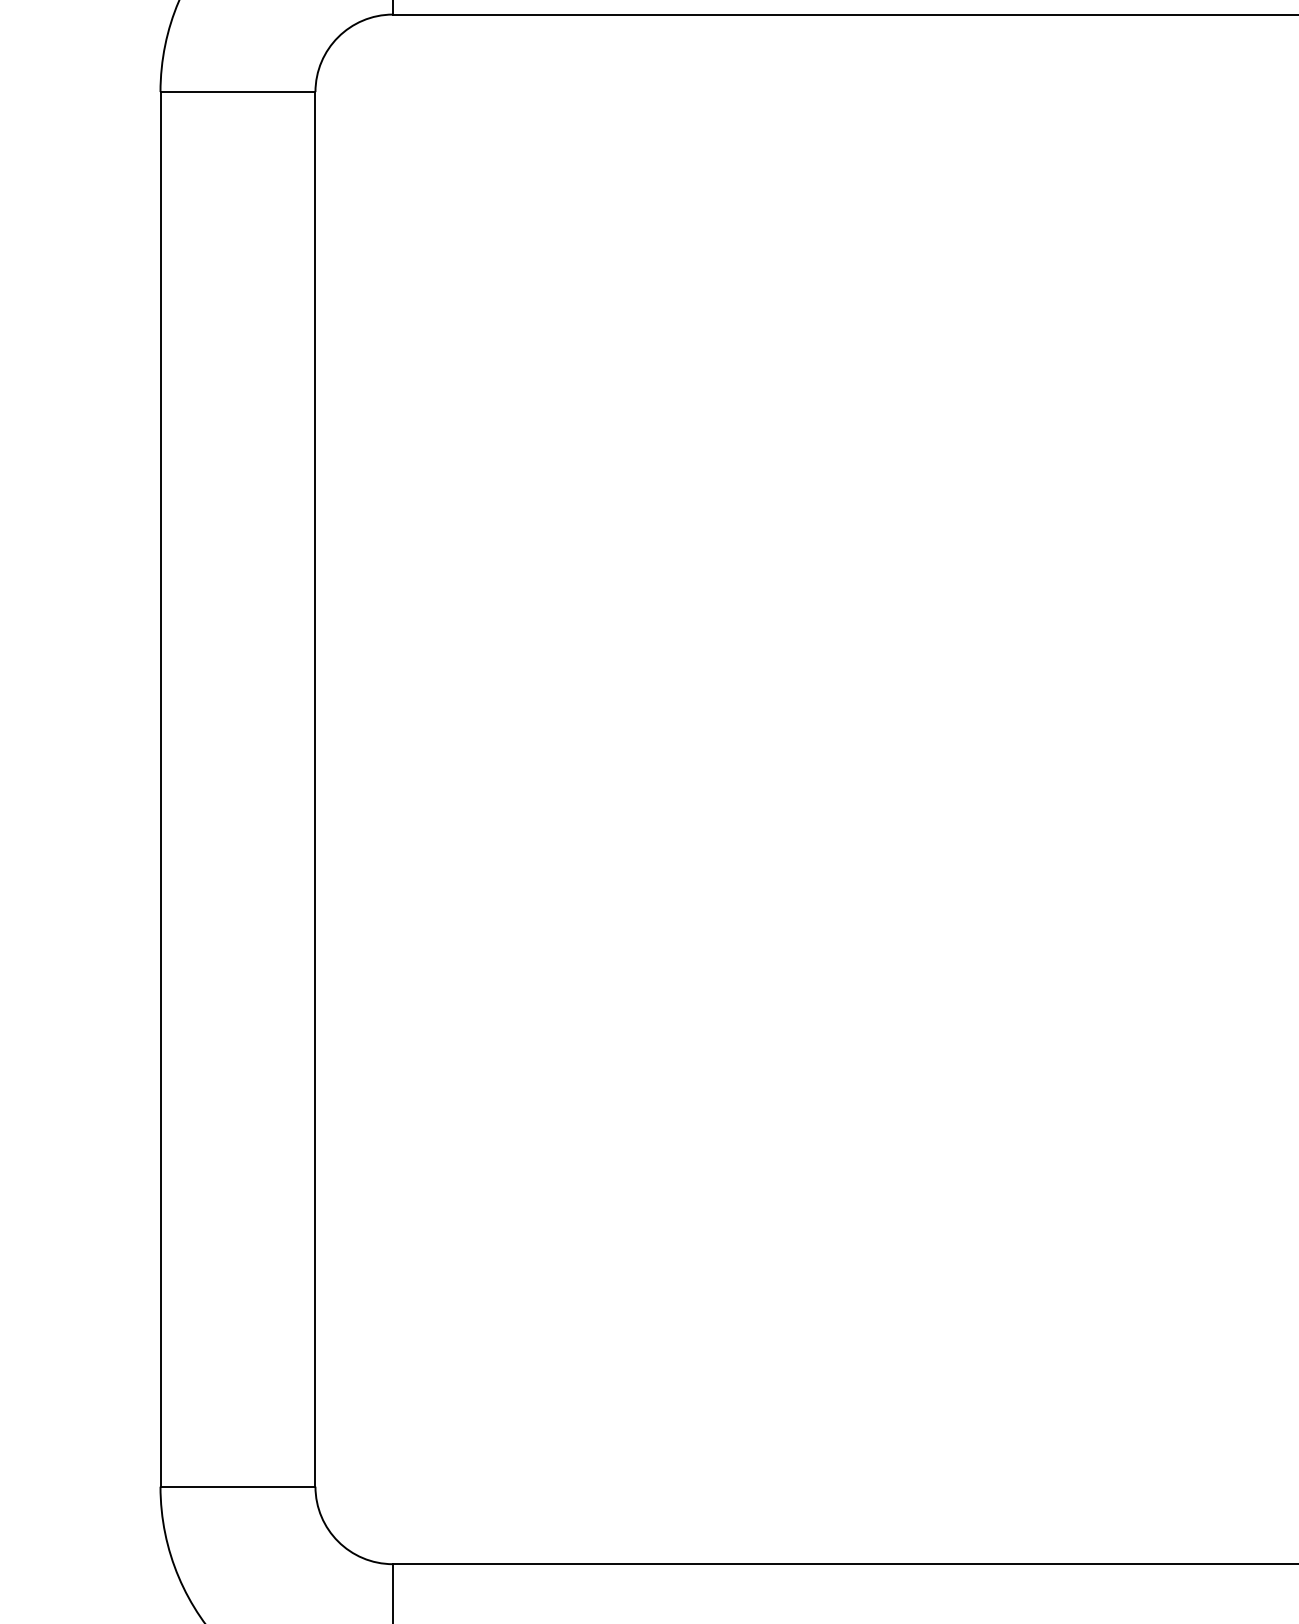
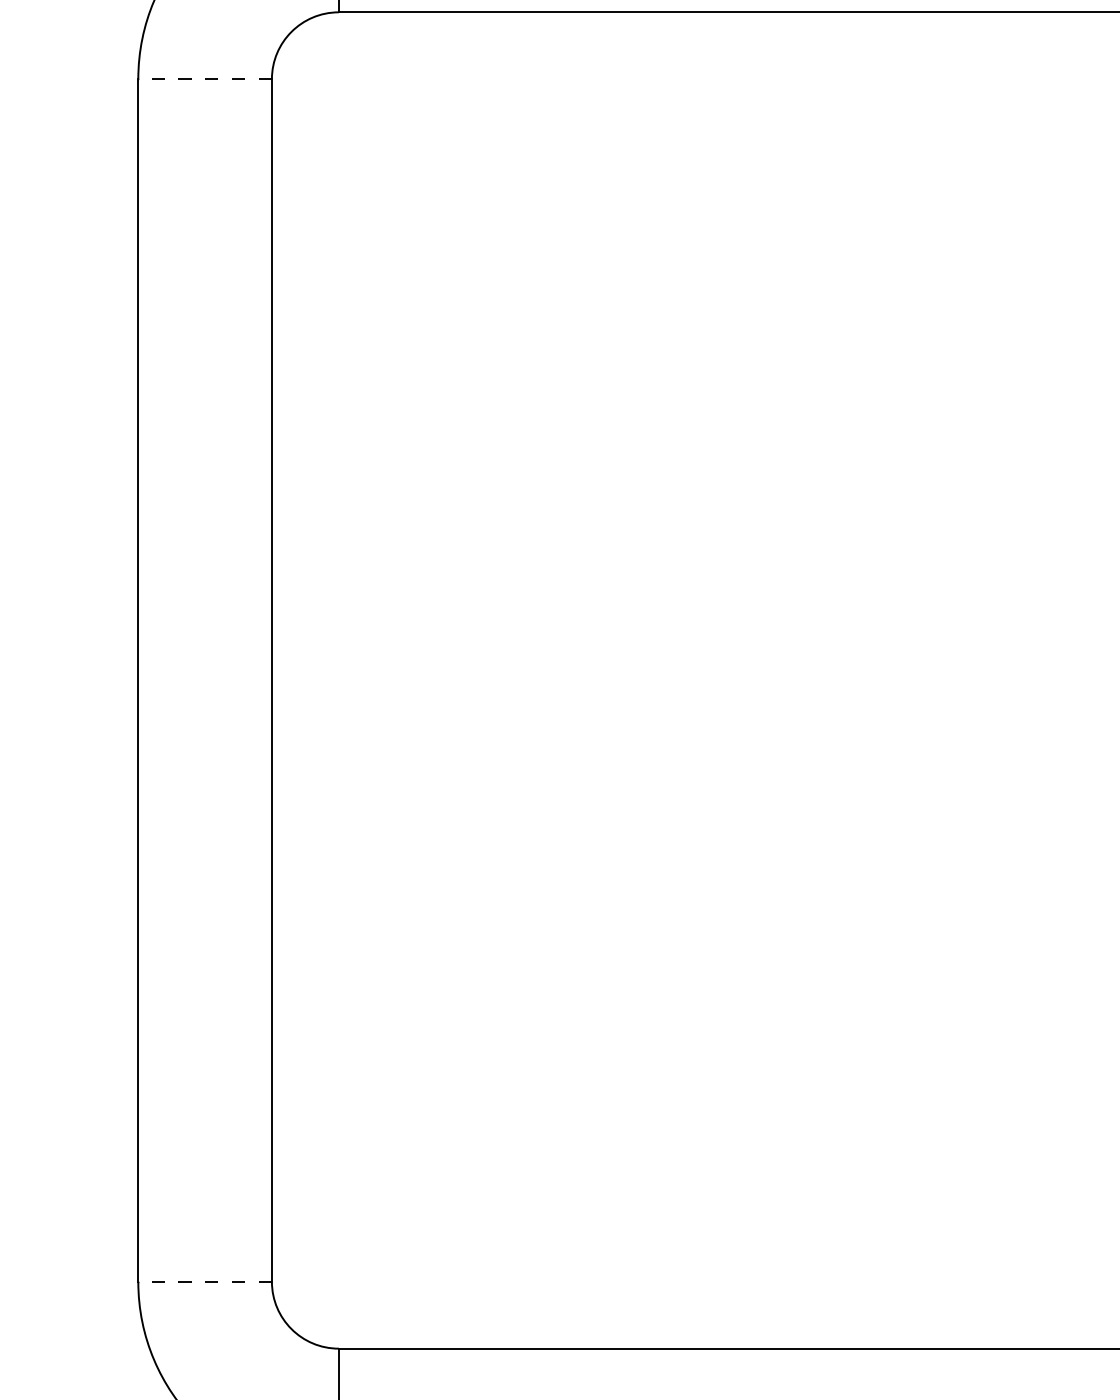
line: (238, 92) -> (205, 79), solid -> dashed
line: (238, 1486) -> (205, 1281), solid -> dashed

